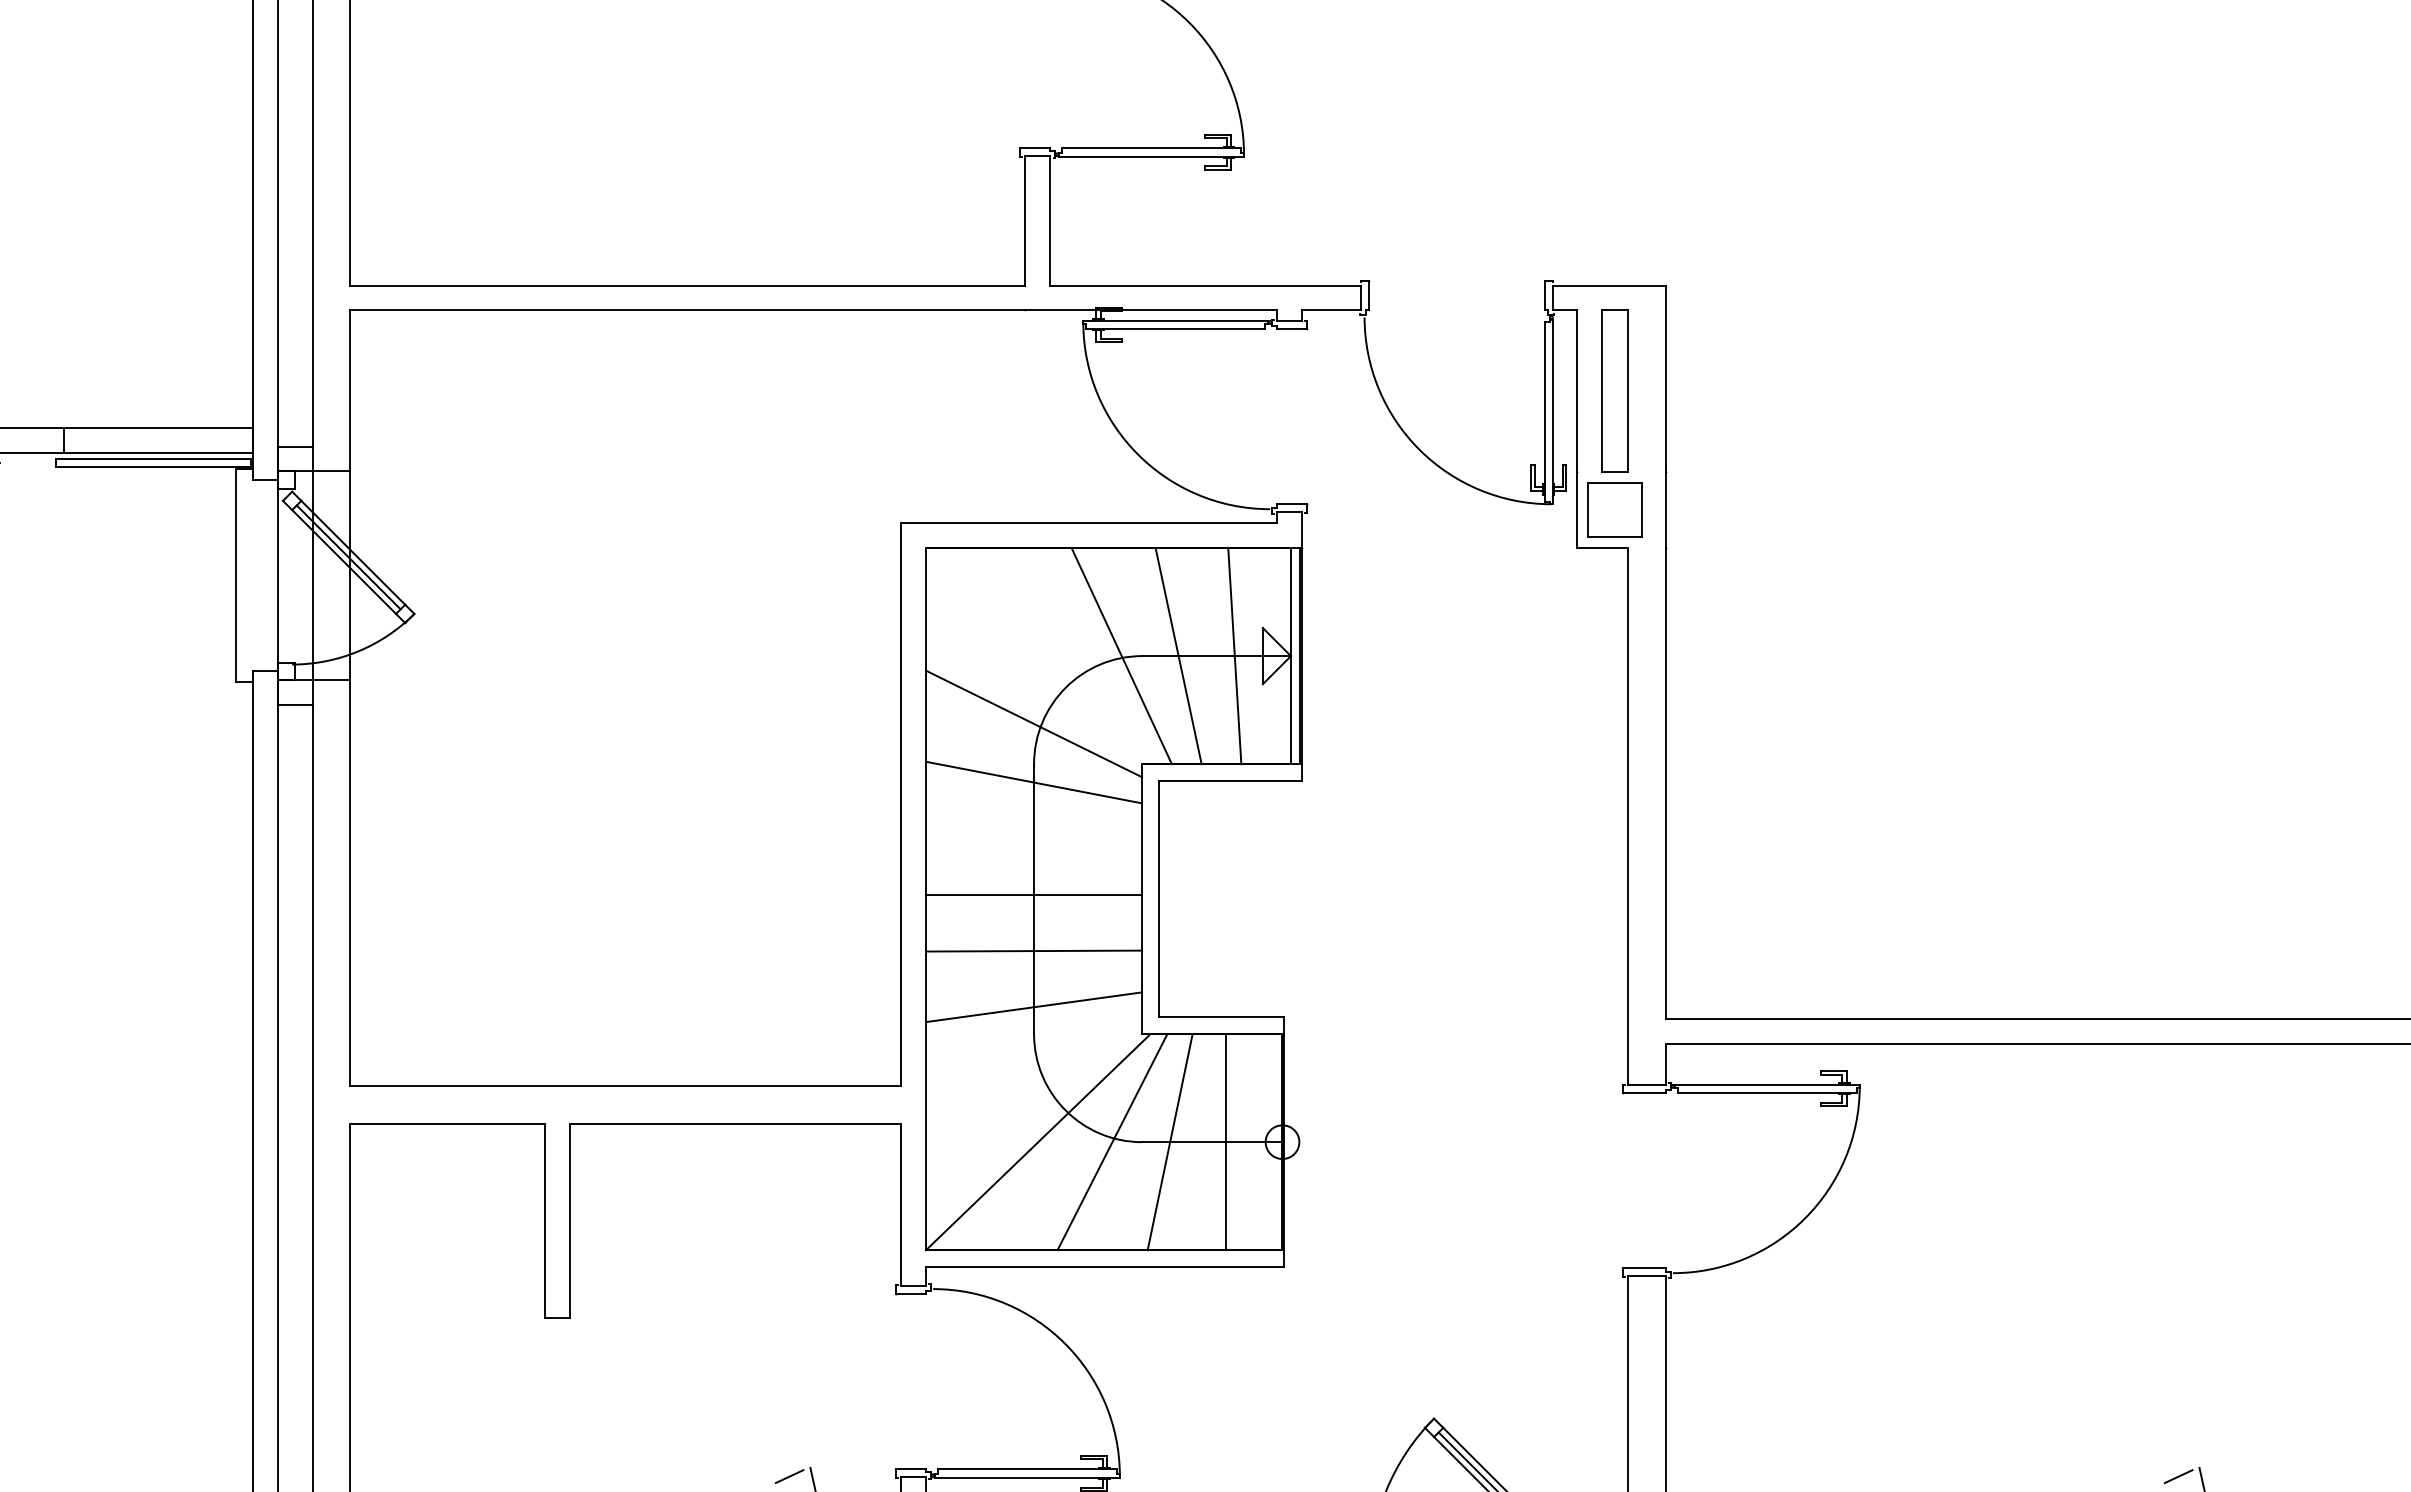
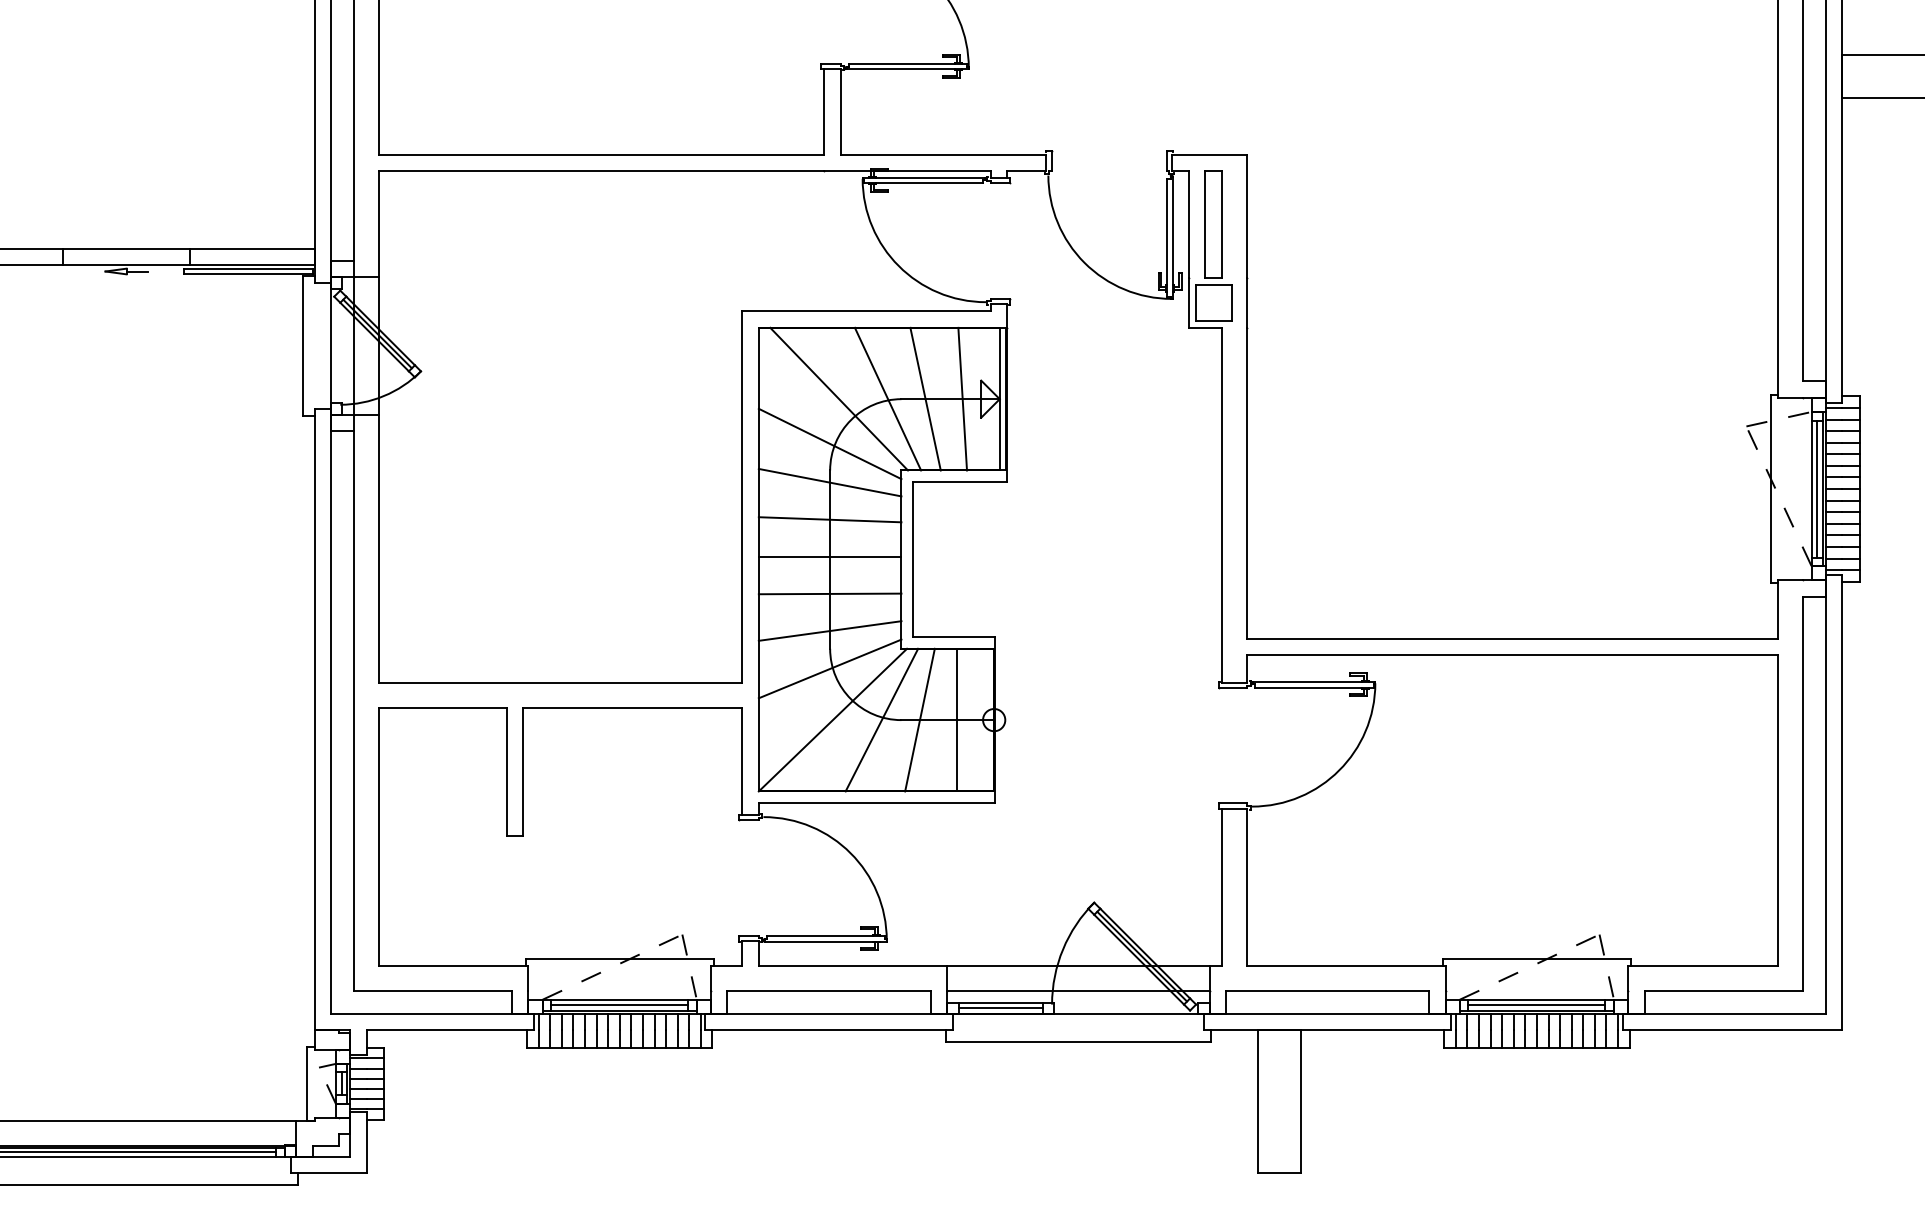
line: (1048, 655) -> (839, 398), added
line: (1033, 838) -> (829, 519), added
line: (1033, 1063) -> (829, 668), added

